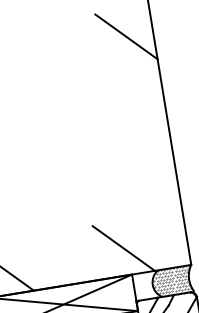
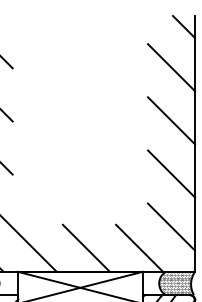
line: (135, 97) -> (170, 120), added
line: (145, 157) -> (170, 173), added
line: (154, 217) -> (170, 226), added
line: (62, 257) -> (85, 247), added

